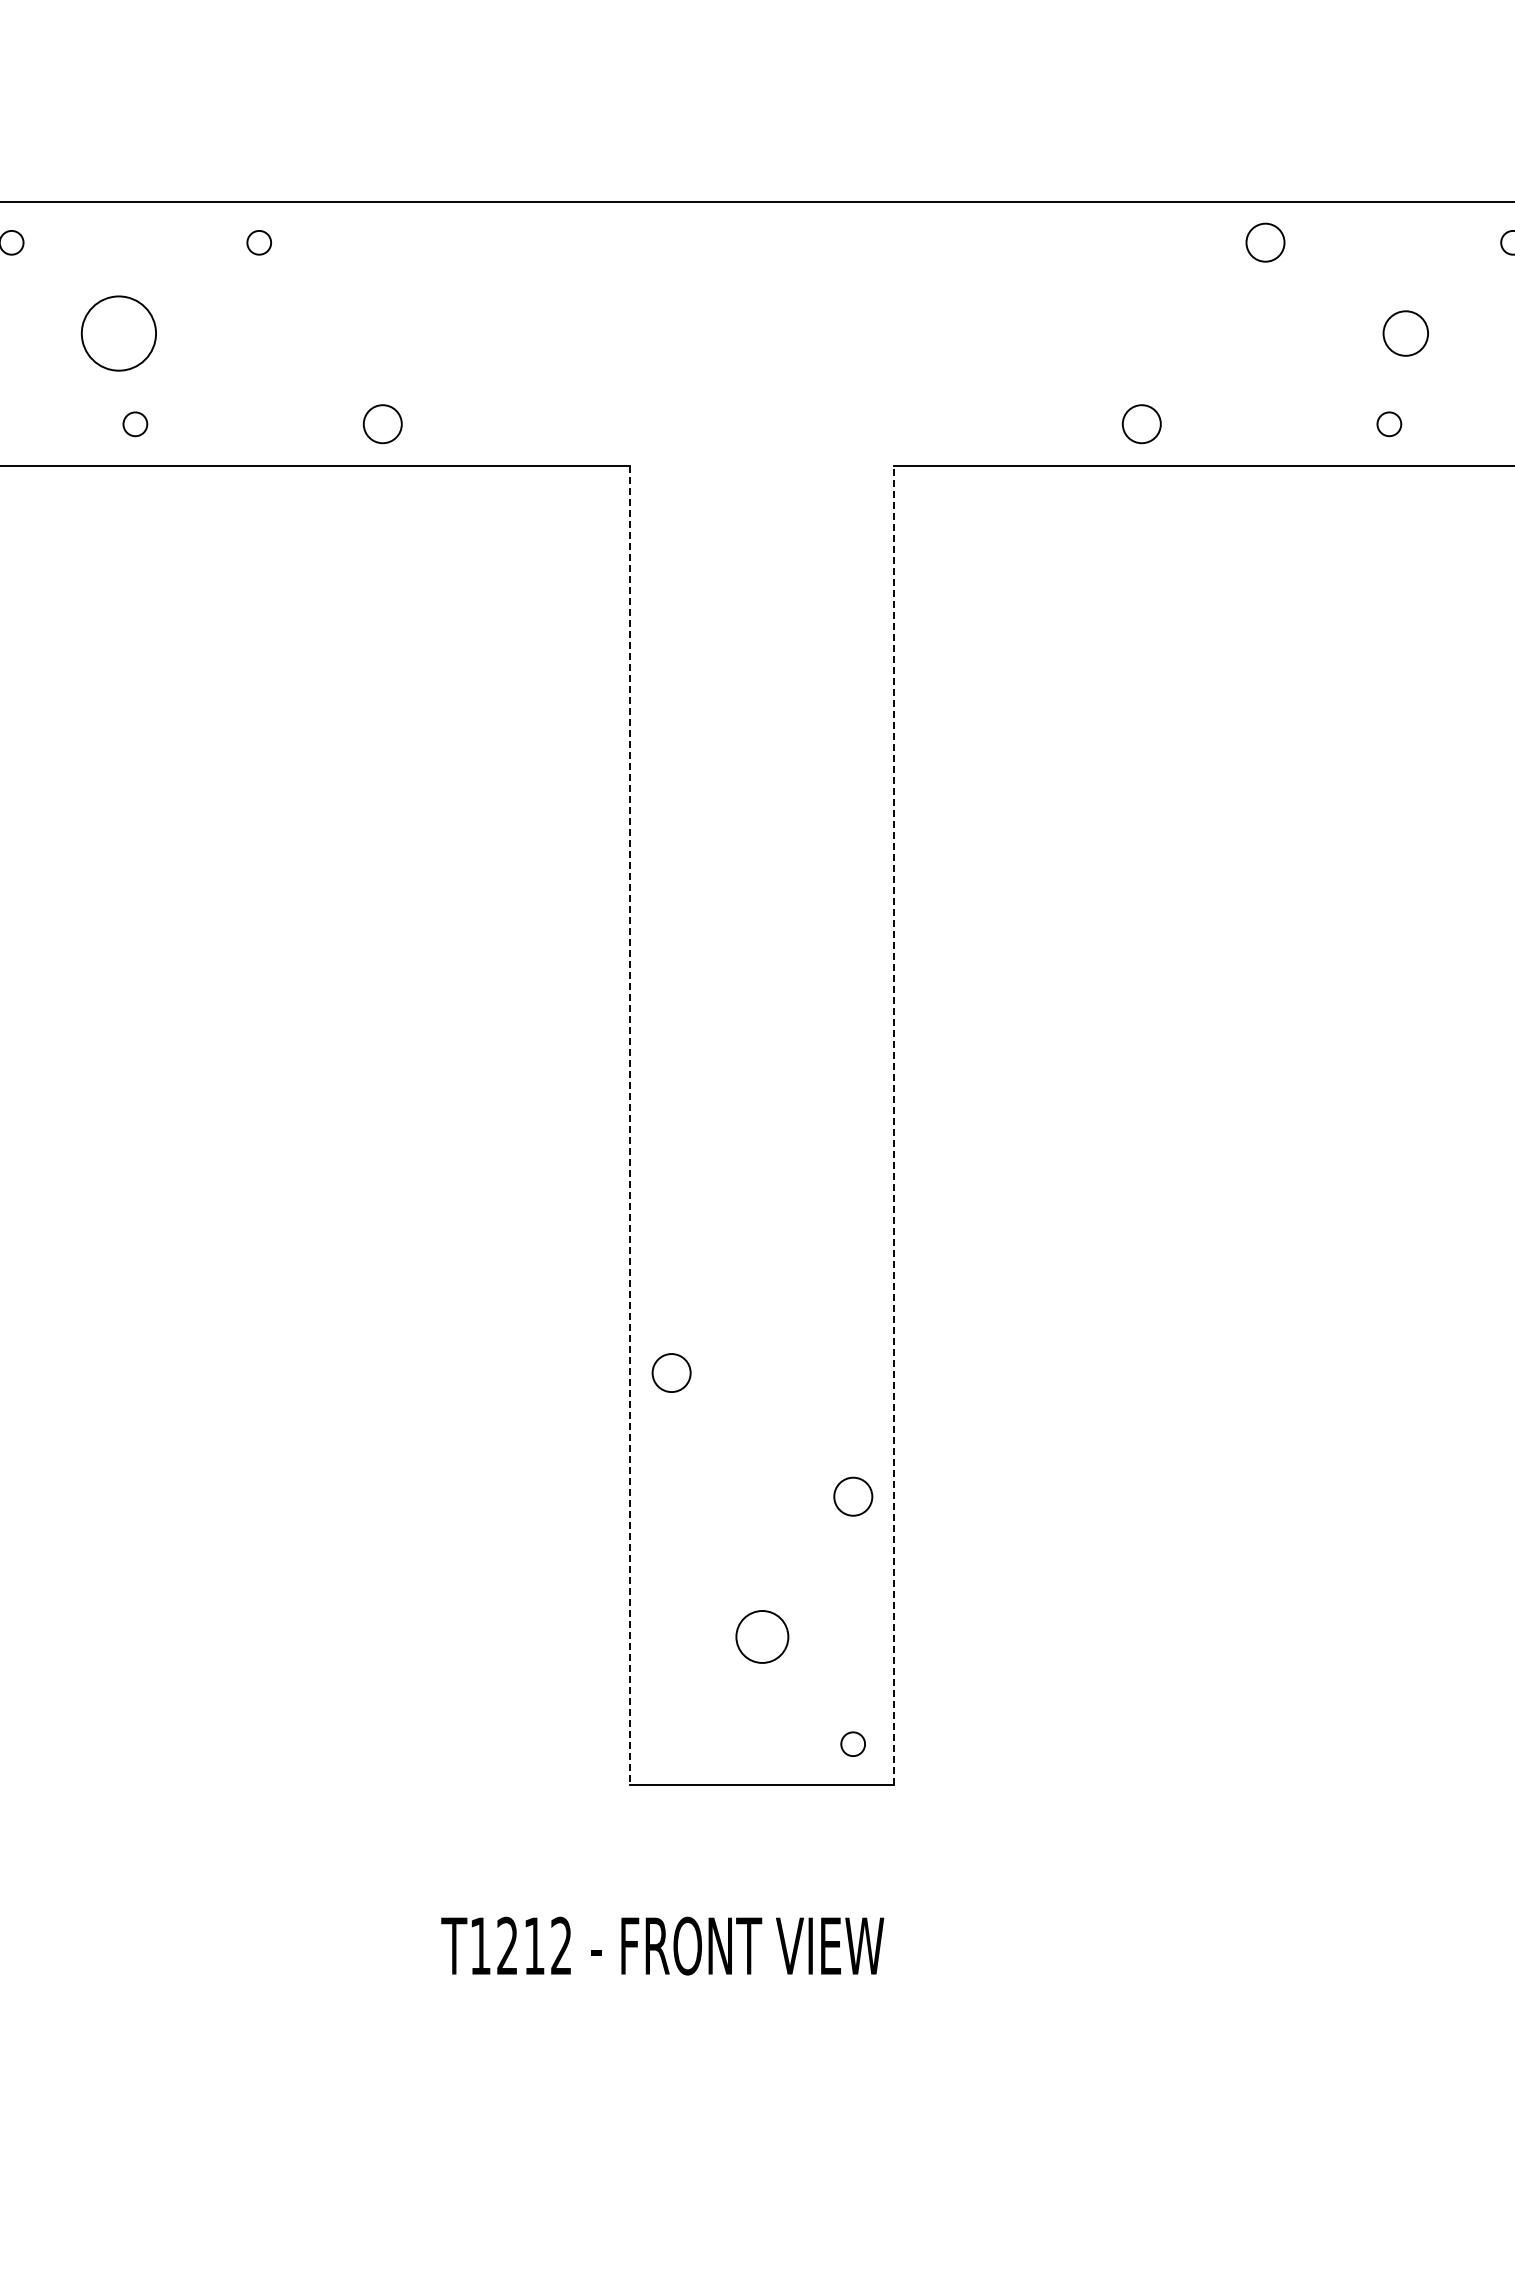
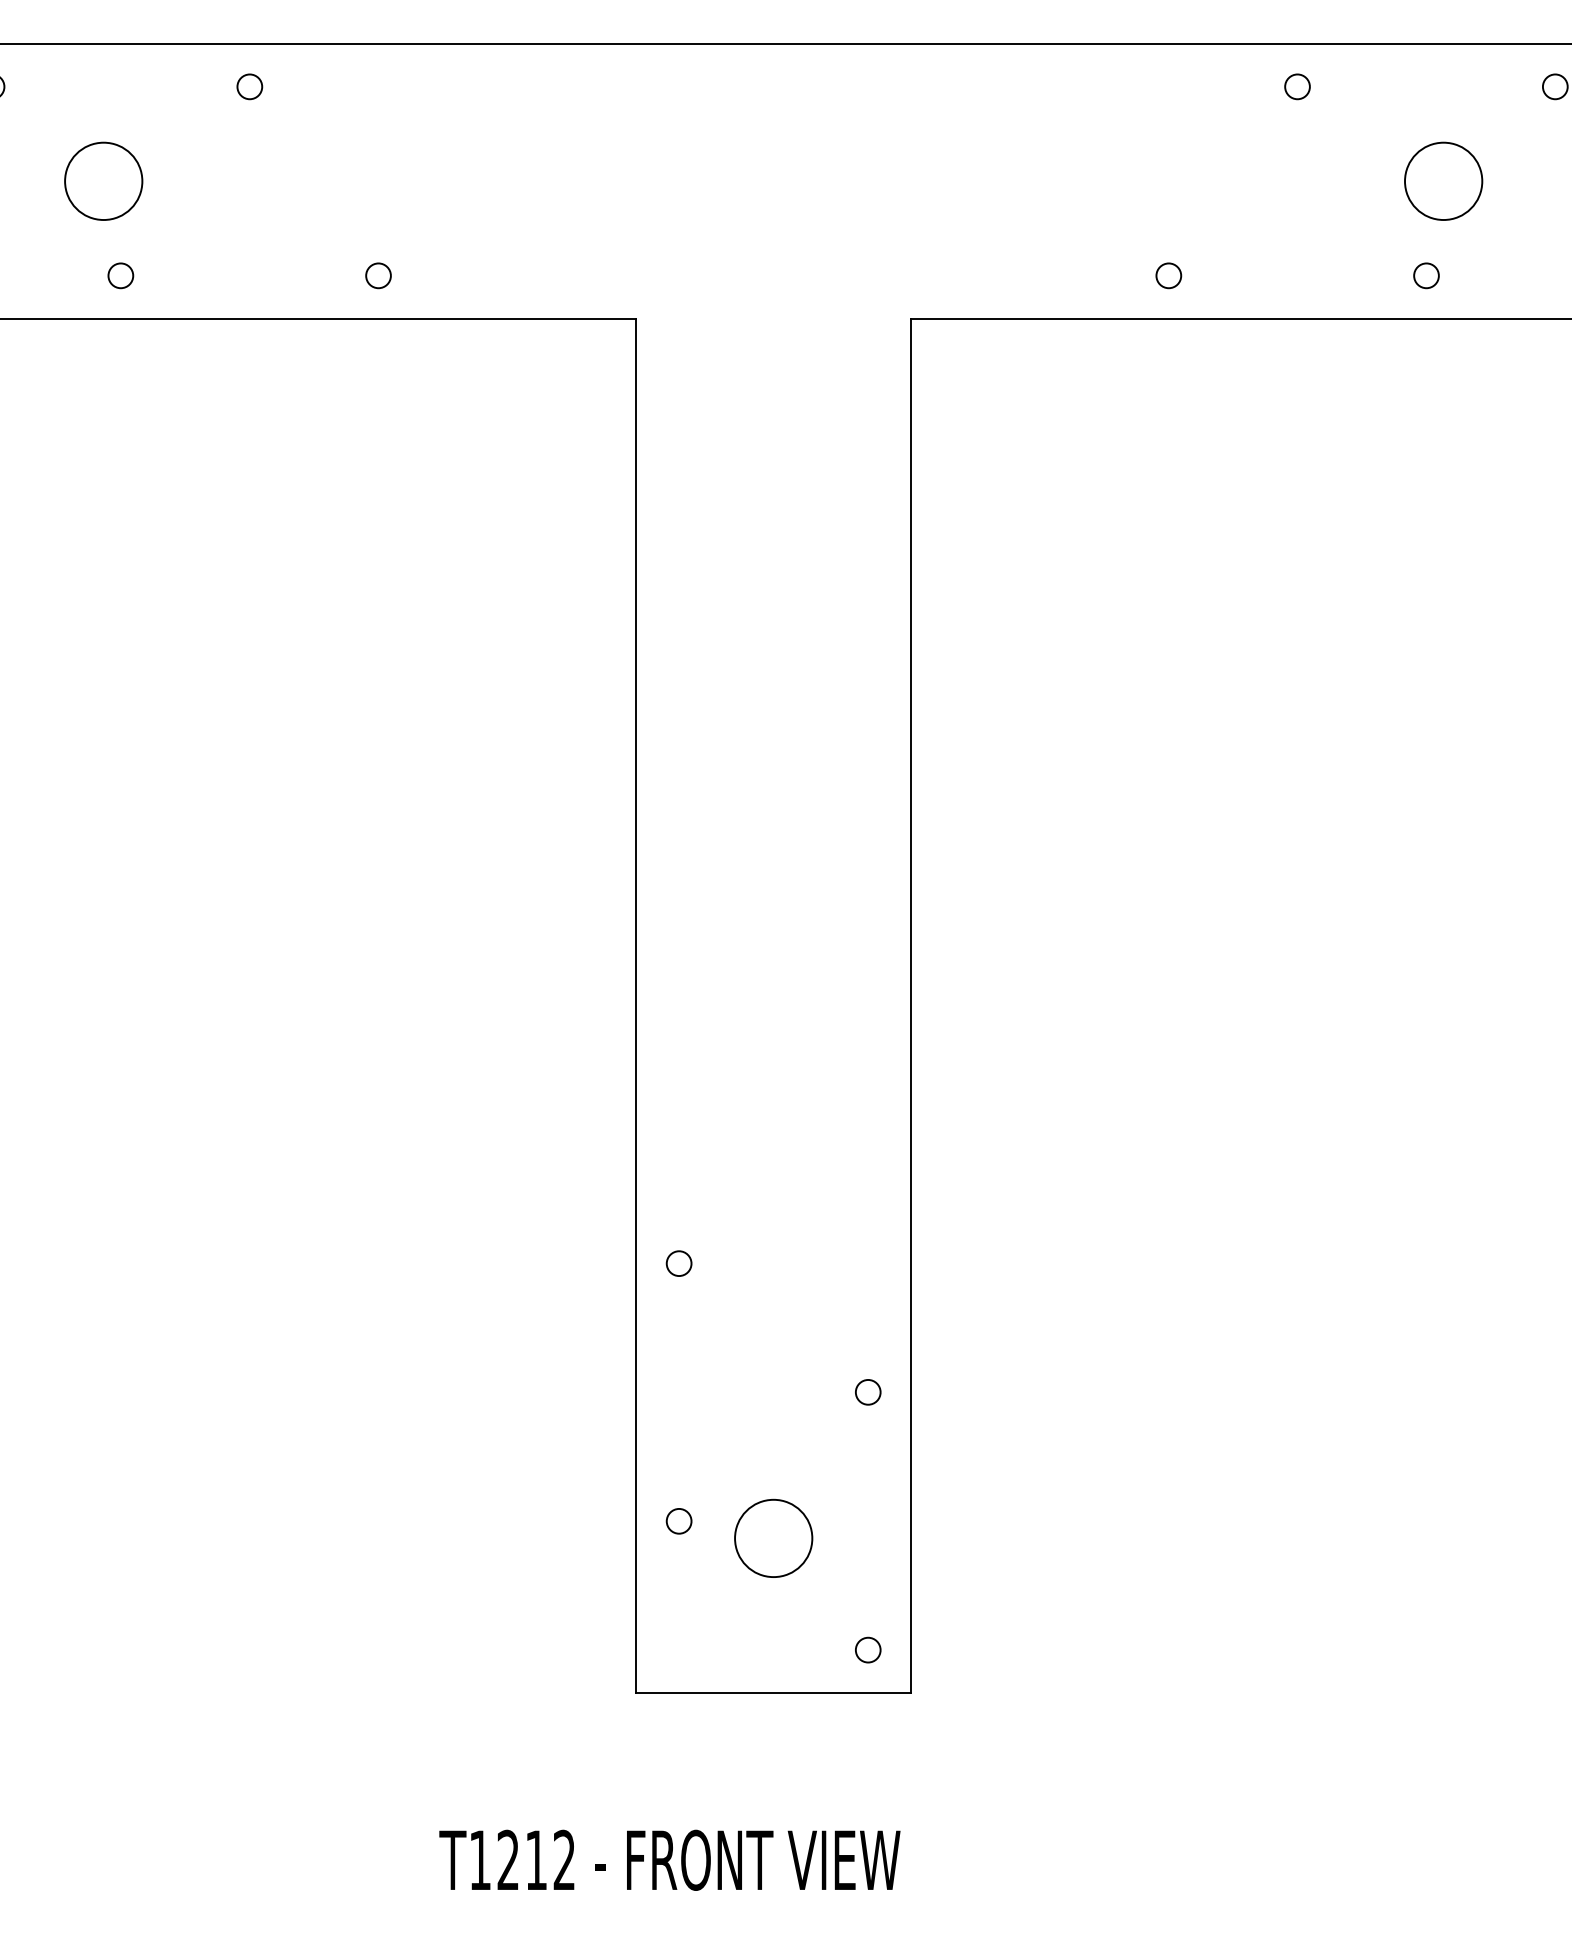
circle: (1265, 242) -> (1297, 86), size x0.62
circle: (1405, 333) -> (1443, 181), size x1.67
circle: (382, 424) -> (378, 276), size x0.62
circle: (1141, 424) -> (1168, 276), size x0.62
line: (630, 1125) -> (636, 1005), dashed -> solid
line: (894, 1125) -> (911, 1005), dashed -> solid
circle: (671, 1372) -> (679, 1263), size x0.62
circle: (852, 1496) -> (867, 1392), size x0.62
circle: (671, 1620) -> (679, 1521), added
circle: (762, 1636) -> (773, 1537), size x1.43

